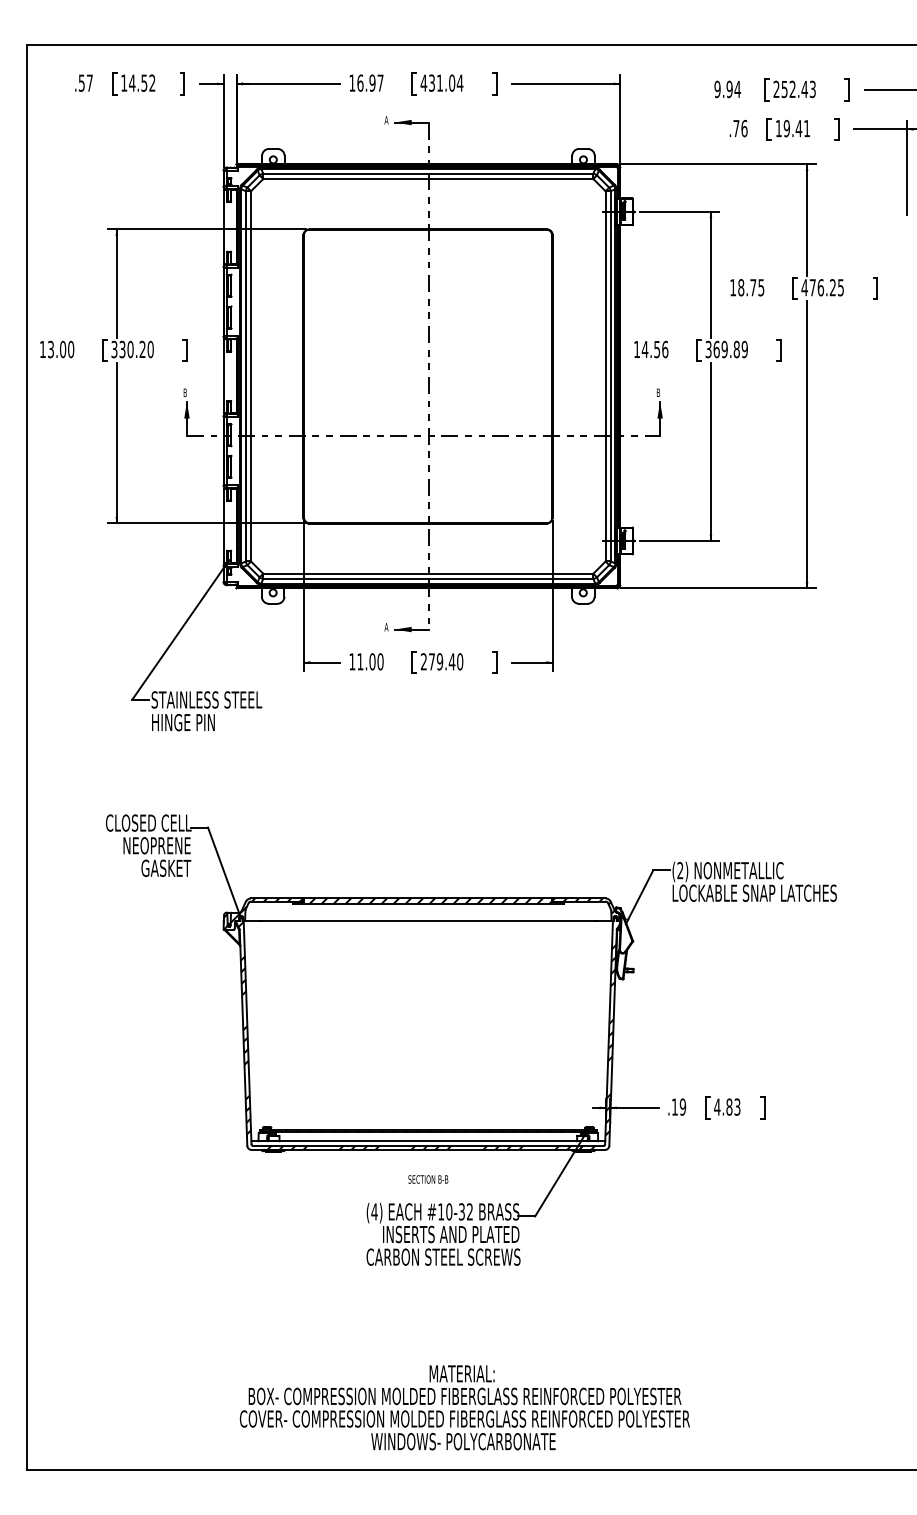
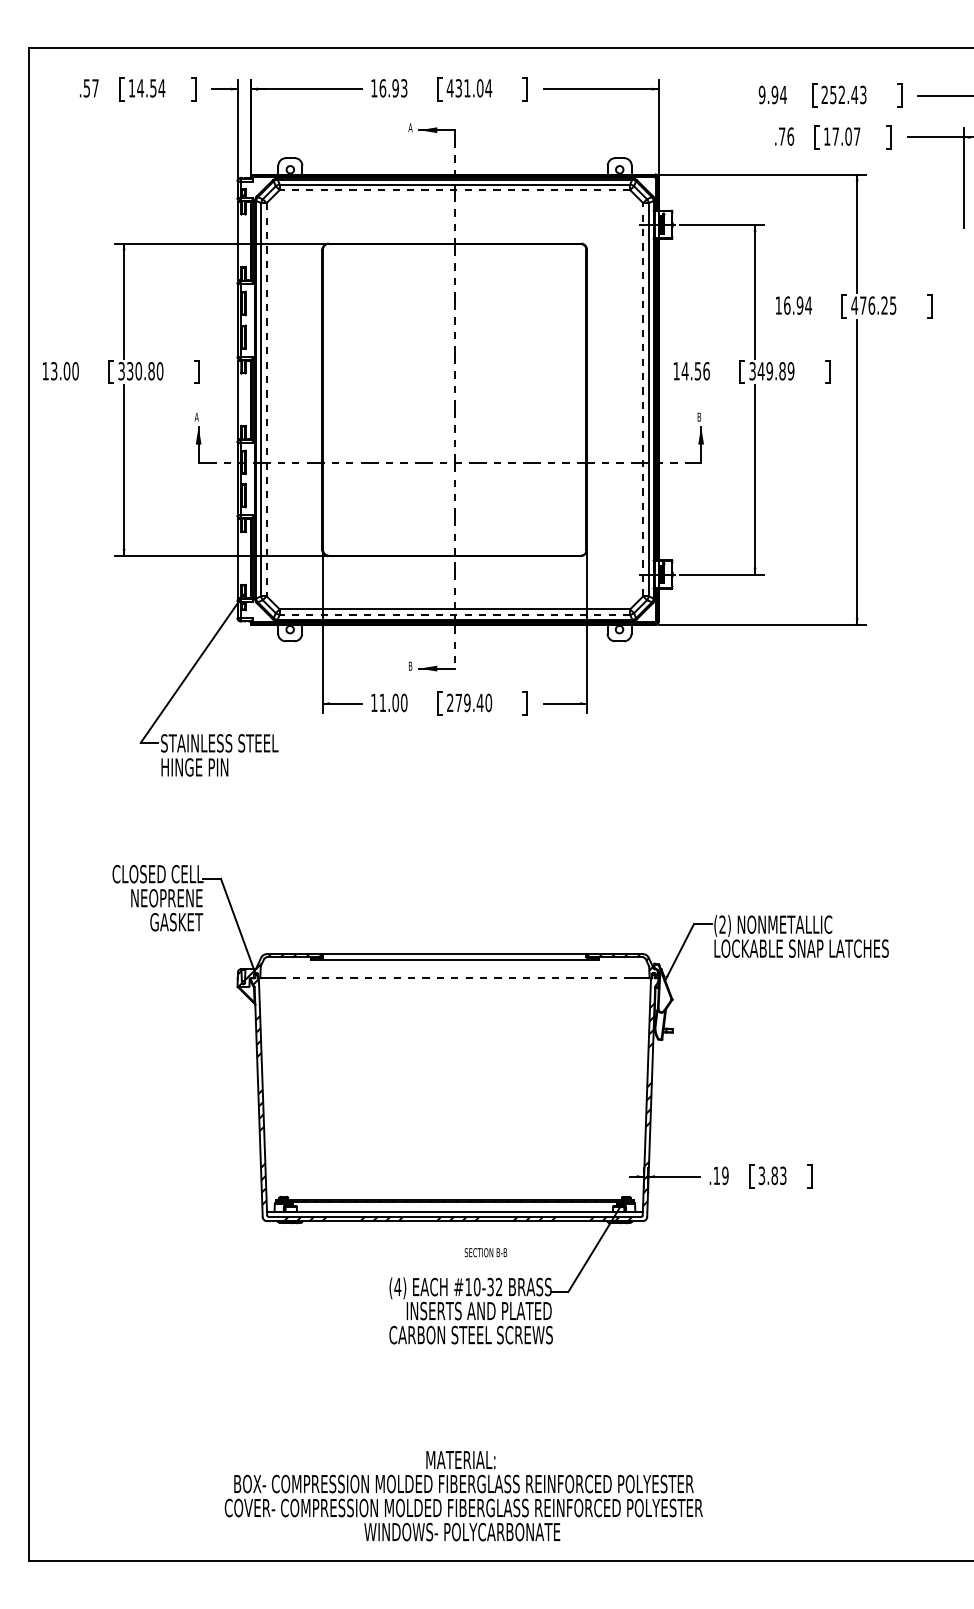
text: (152, 83) -> (161, 88), 14.52 -> 14.54
text: (380, 83) -> (404, 88), 16.97 -> 16.93
text: (797, 128) -> (846, 136), 19.41 -> 17.07
line: (427, 179) -> (454, 190), solid -> dashed
text: (751, 287) -> (798, 305), 18.75 -> 16.94
text: (142, 349) -> (151, 371), 330.20 -> 330.80
text: (716, 349) -> (760, 371), 369.89 -> 349.89
line: (250, 376) -> (266, 399), solid -> dashed
line: (605, 376) -> (643, 399), solid -> dashed
text: (184, 392) -> (196, 416), B -> A
line: (427, 578) -> (454, 614), solid -> dashed
text: (386, 626) -> (410, 665), A -> B
hatch: (430, 900) -> (457, 956), removed
line: (427, 921) -> (454, 978), solid -> dashed
text: (716, 1106) -> (761, 1175), 4.83 -> 3.83
text: (427, 1179) -> (485, 1252), moved
text: (464, 1408) -> (463, 1496), moved

